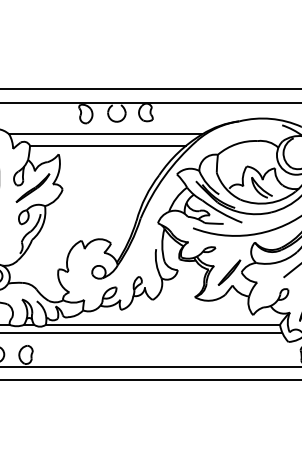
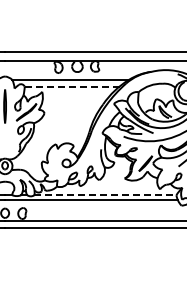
line: (107, 145) -> (71, 86), solid -> dashed
line: (163, 325) -> (105, 195), solid -> dashed

